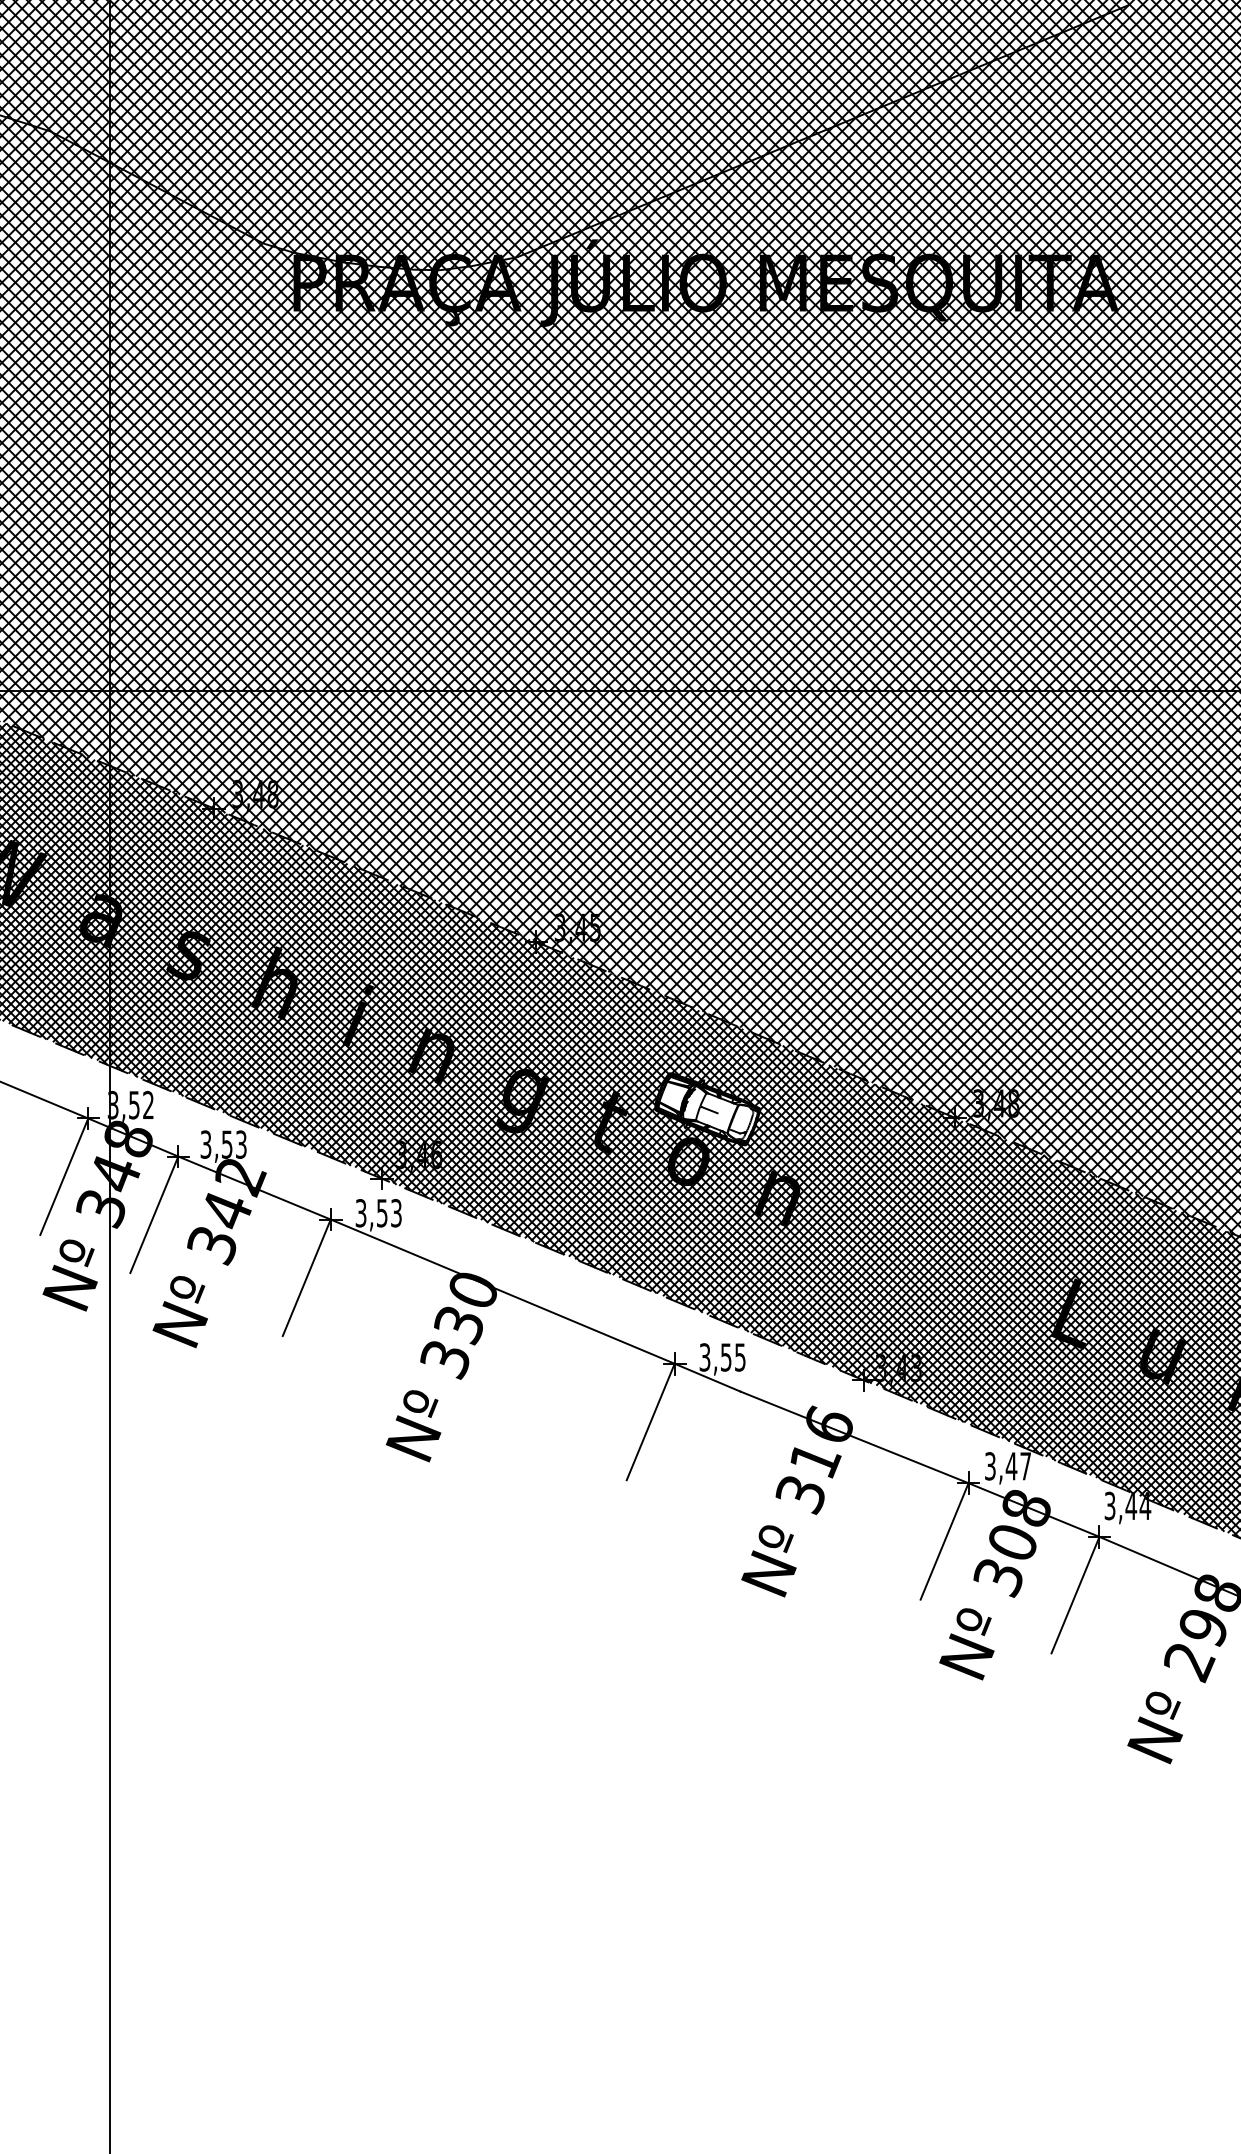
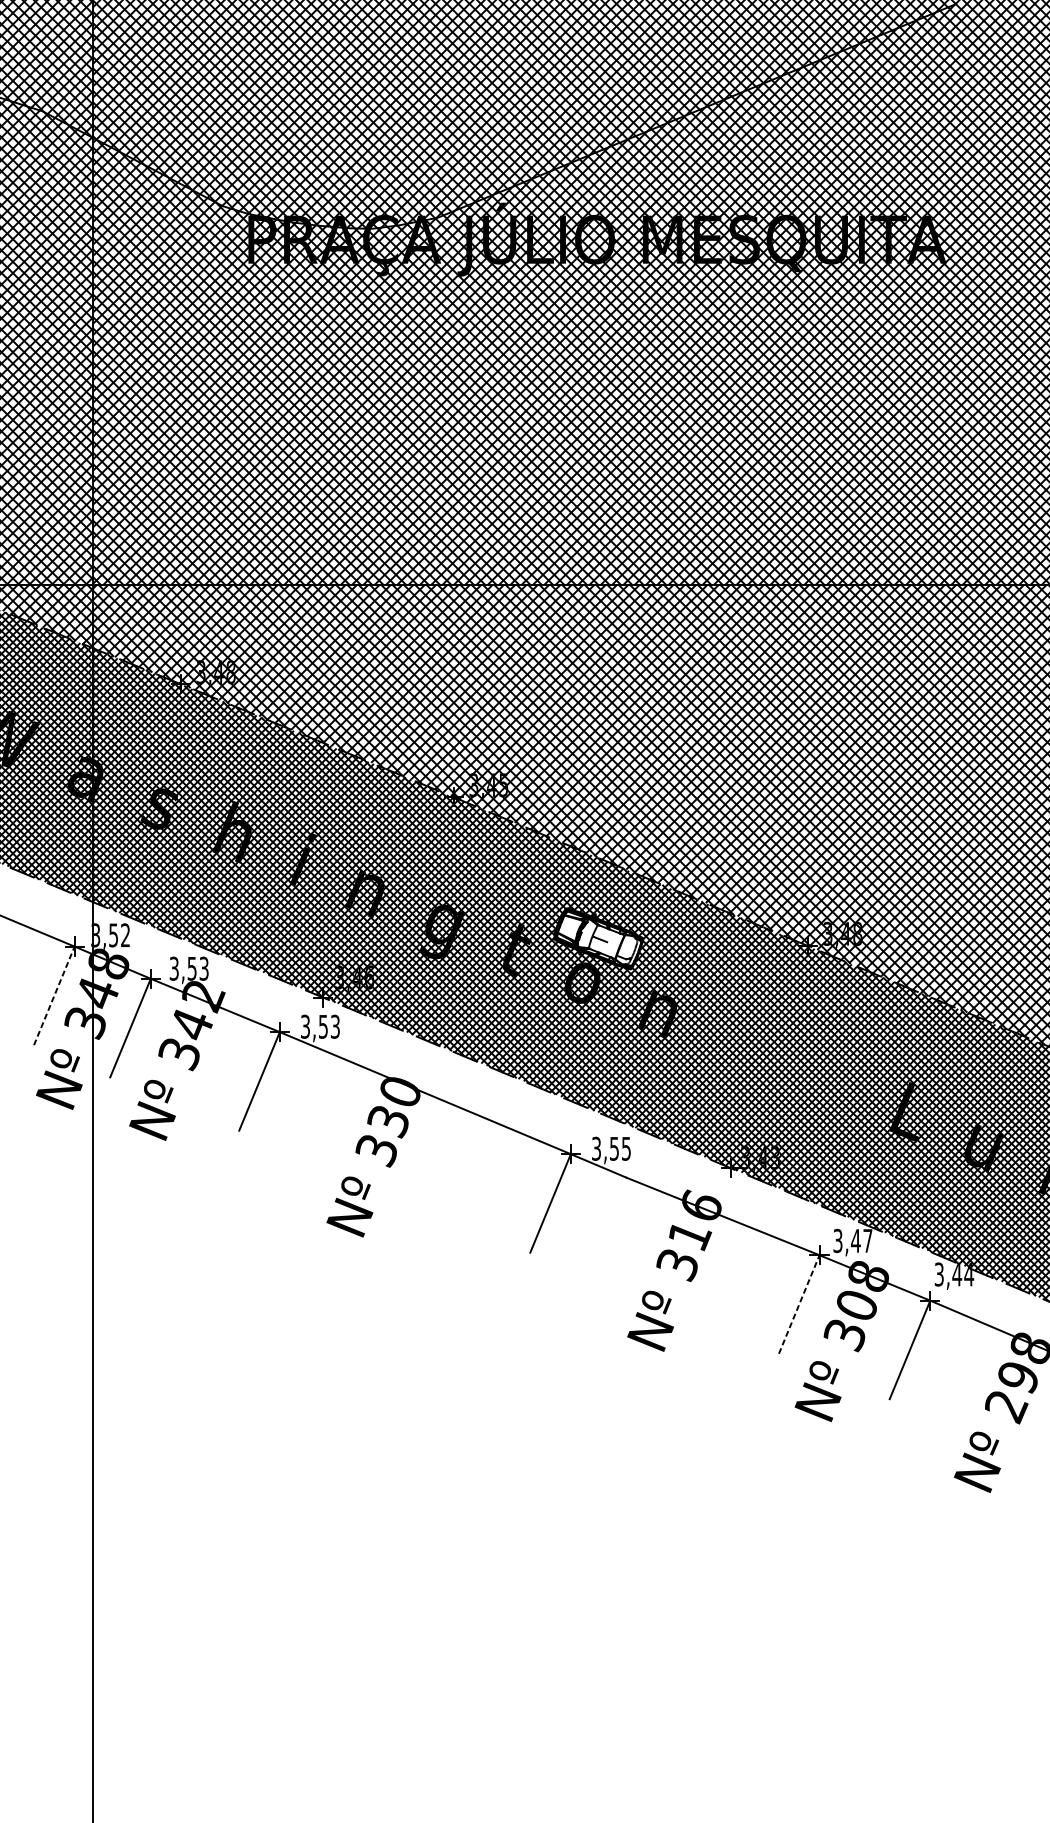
line: (64, 1176) -> (54, 995), solid -> dashed
line: (944, 1541) -> (799, 1304), solid -> dashed

